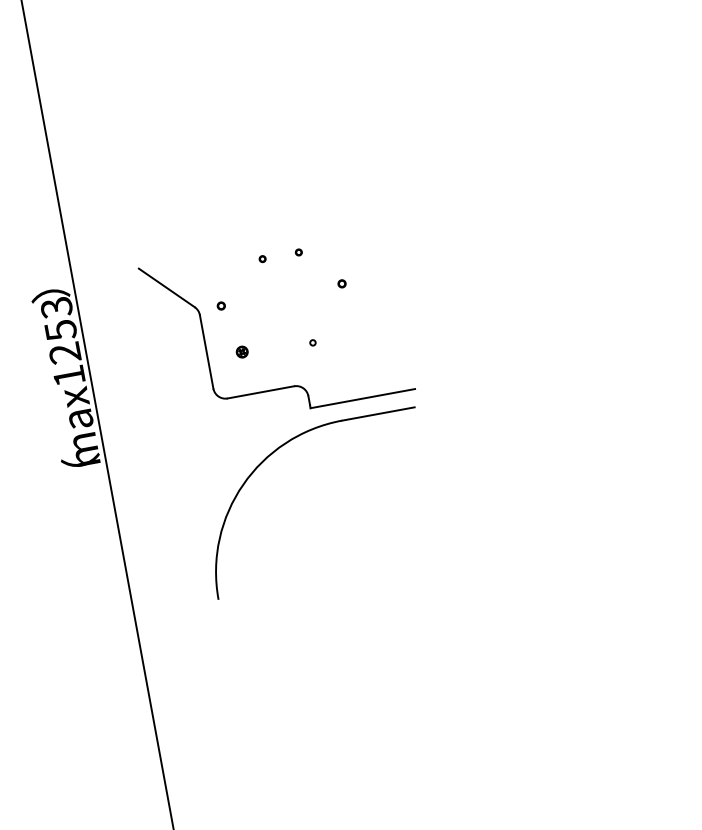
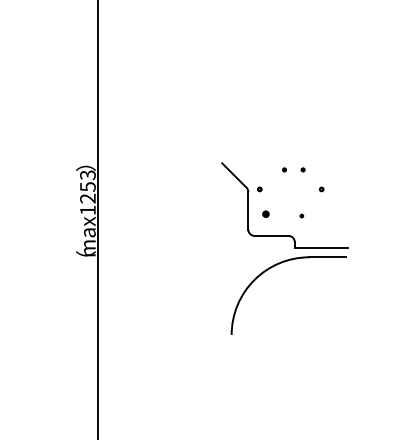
part: (310, 408) -> (294, 248), moved

